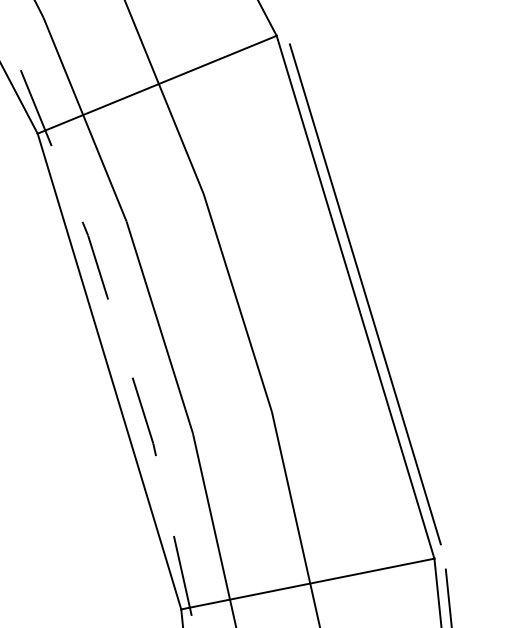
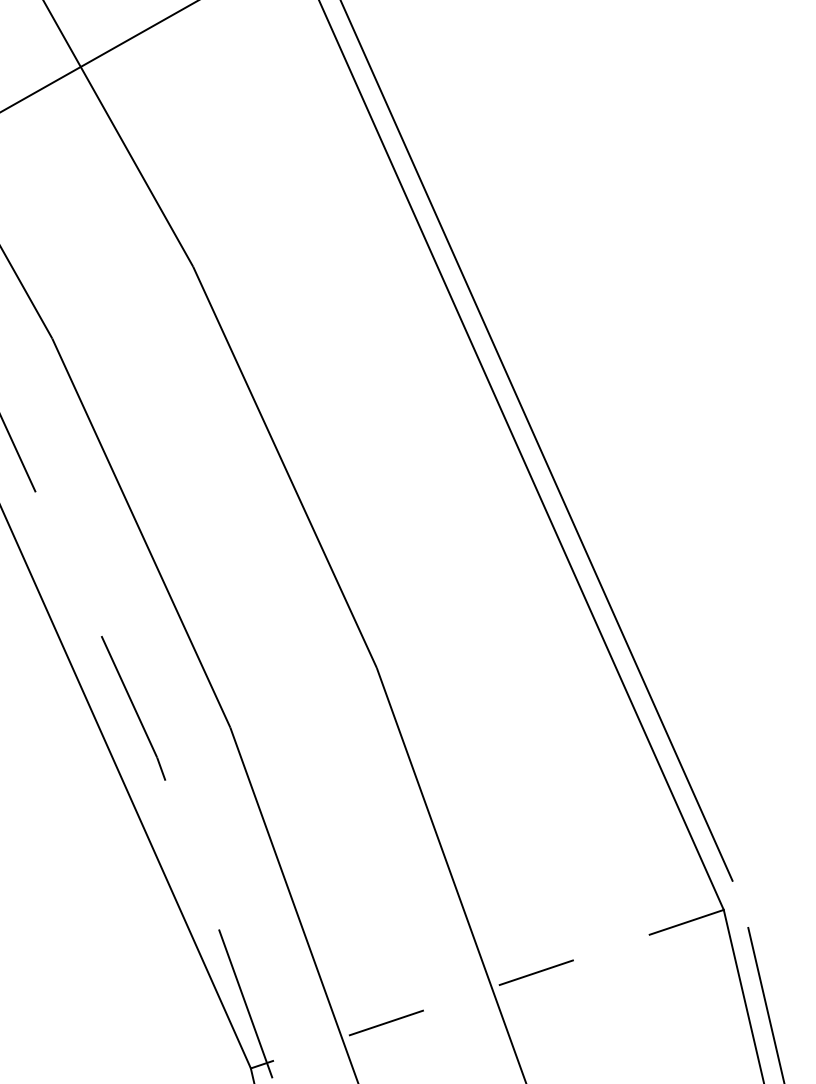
line: (307, 584) -> (486, 990), solid -> dashed

